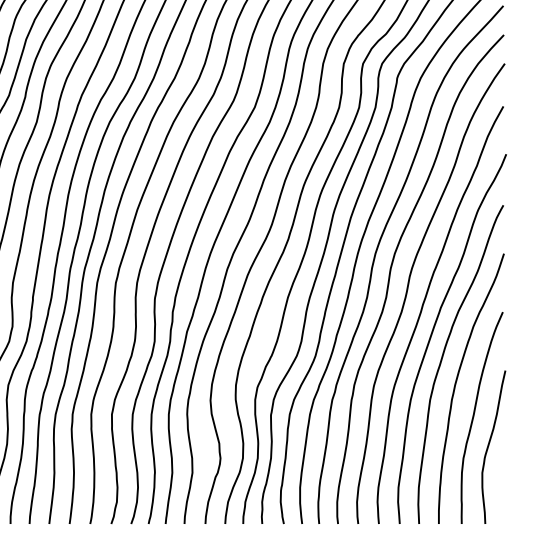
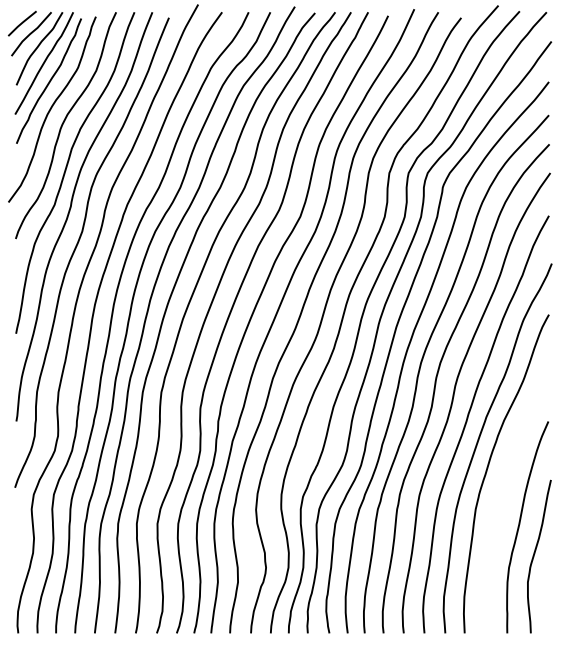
curve: (455, 387) -> (501, 496), removed

